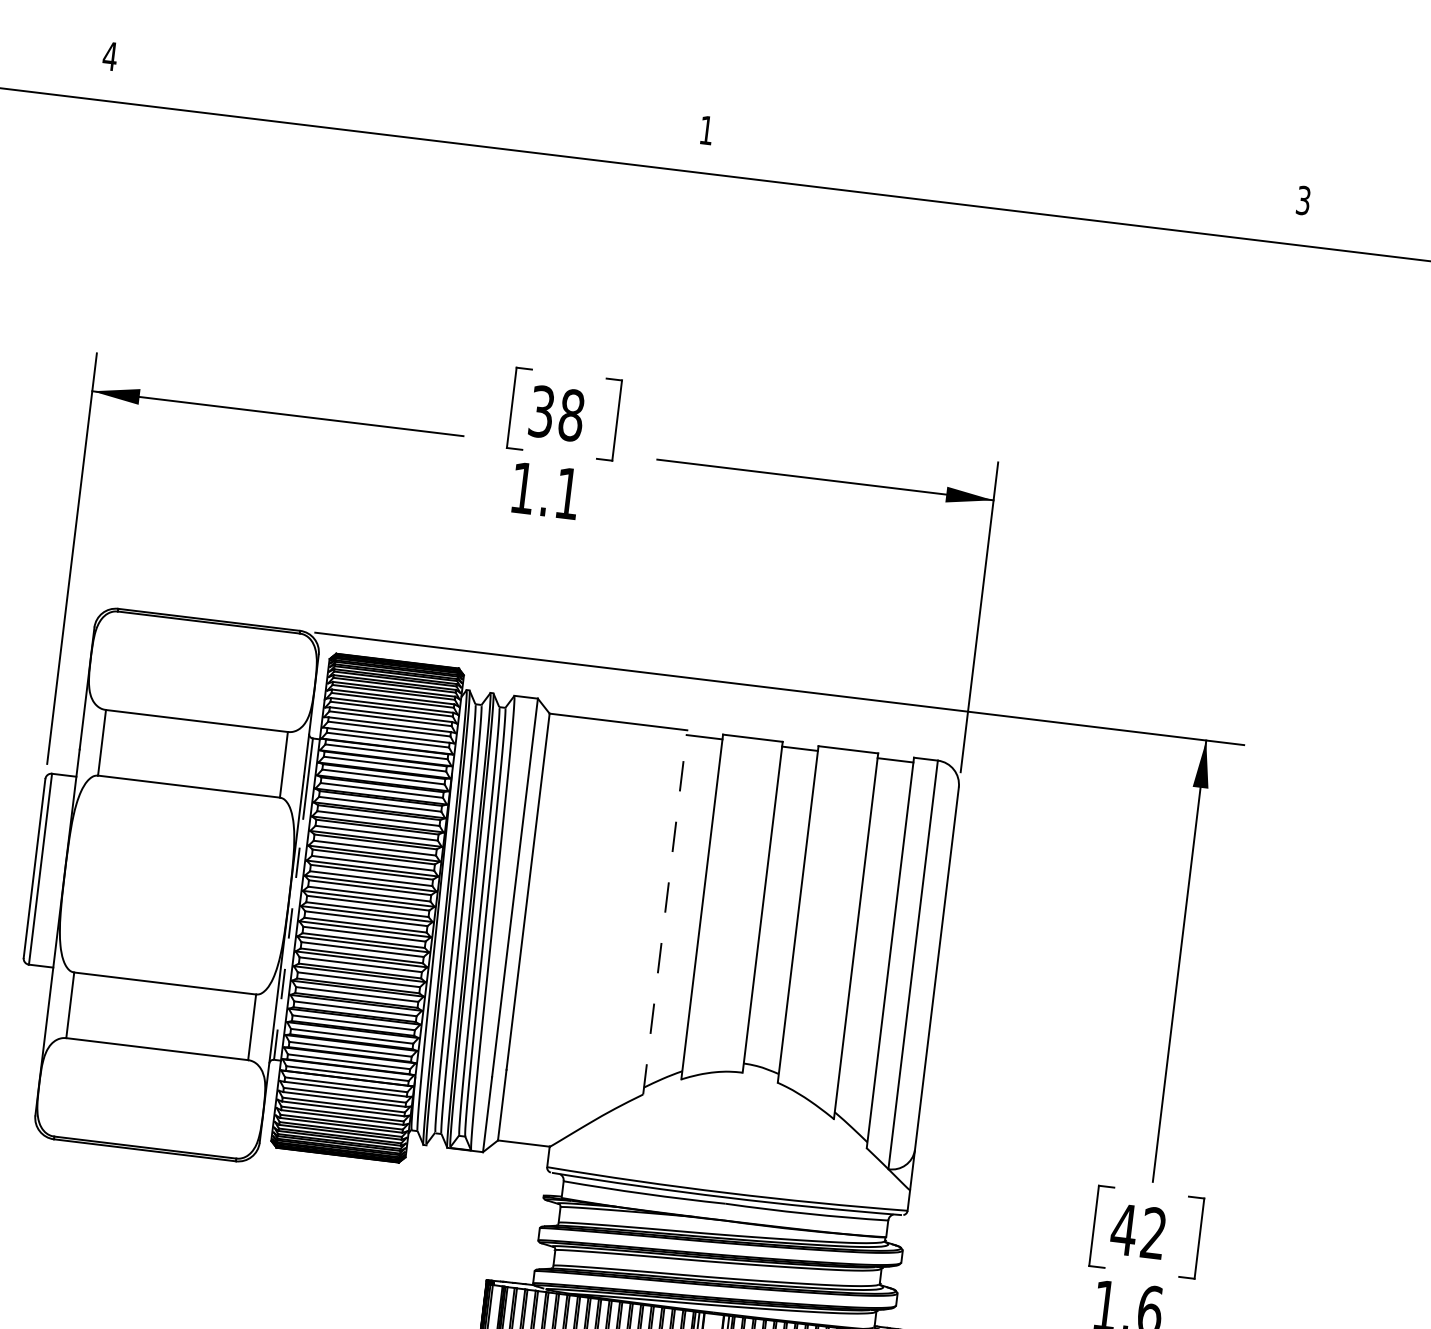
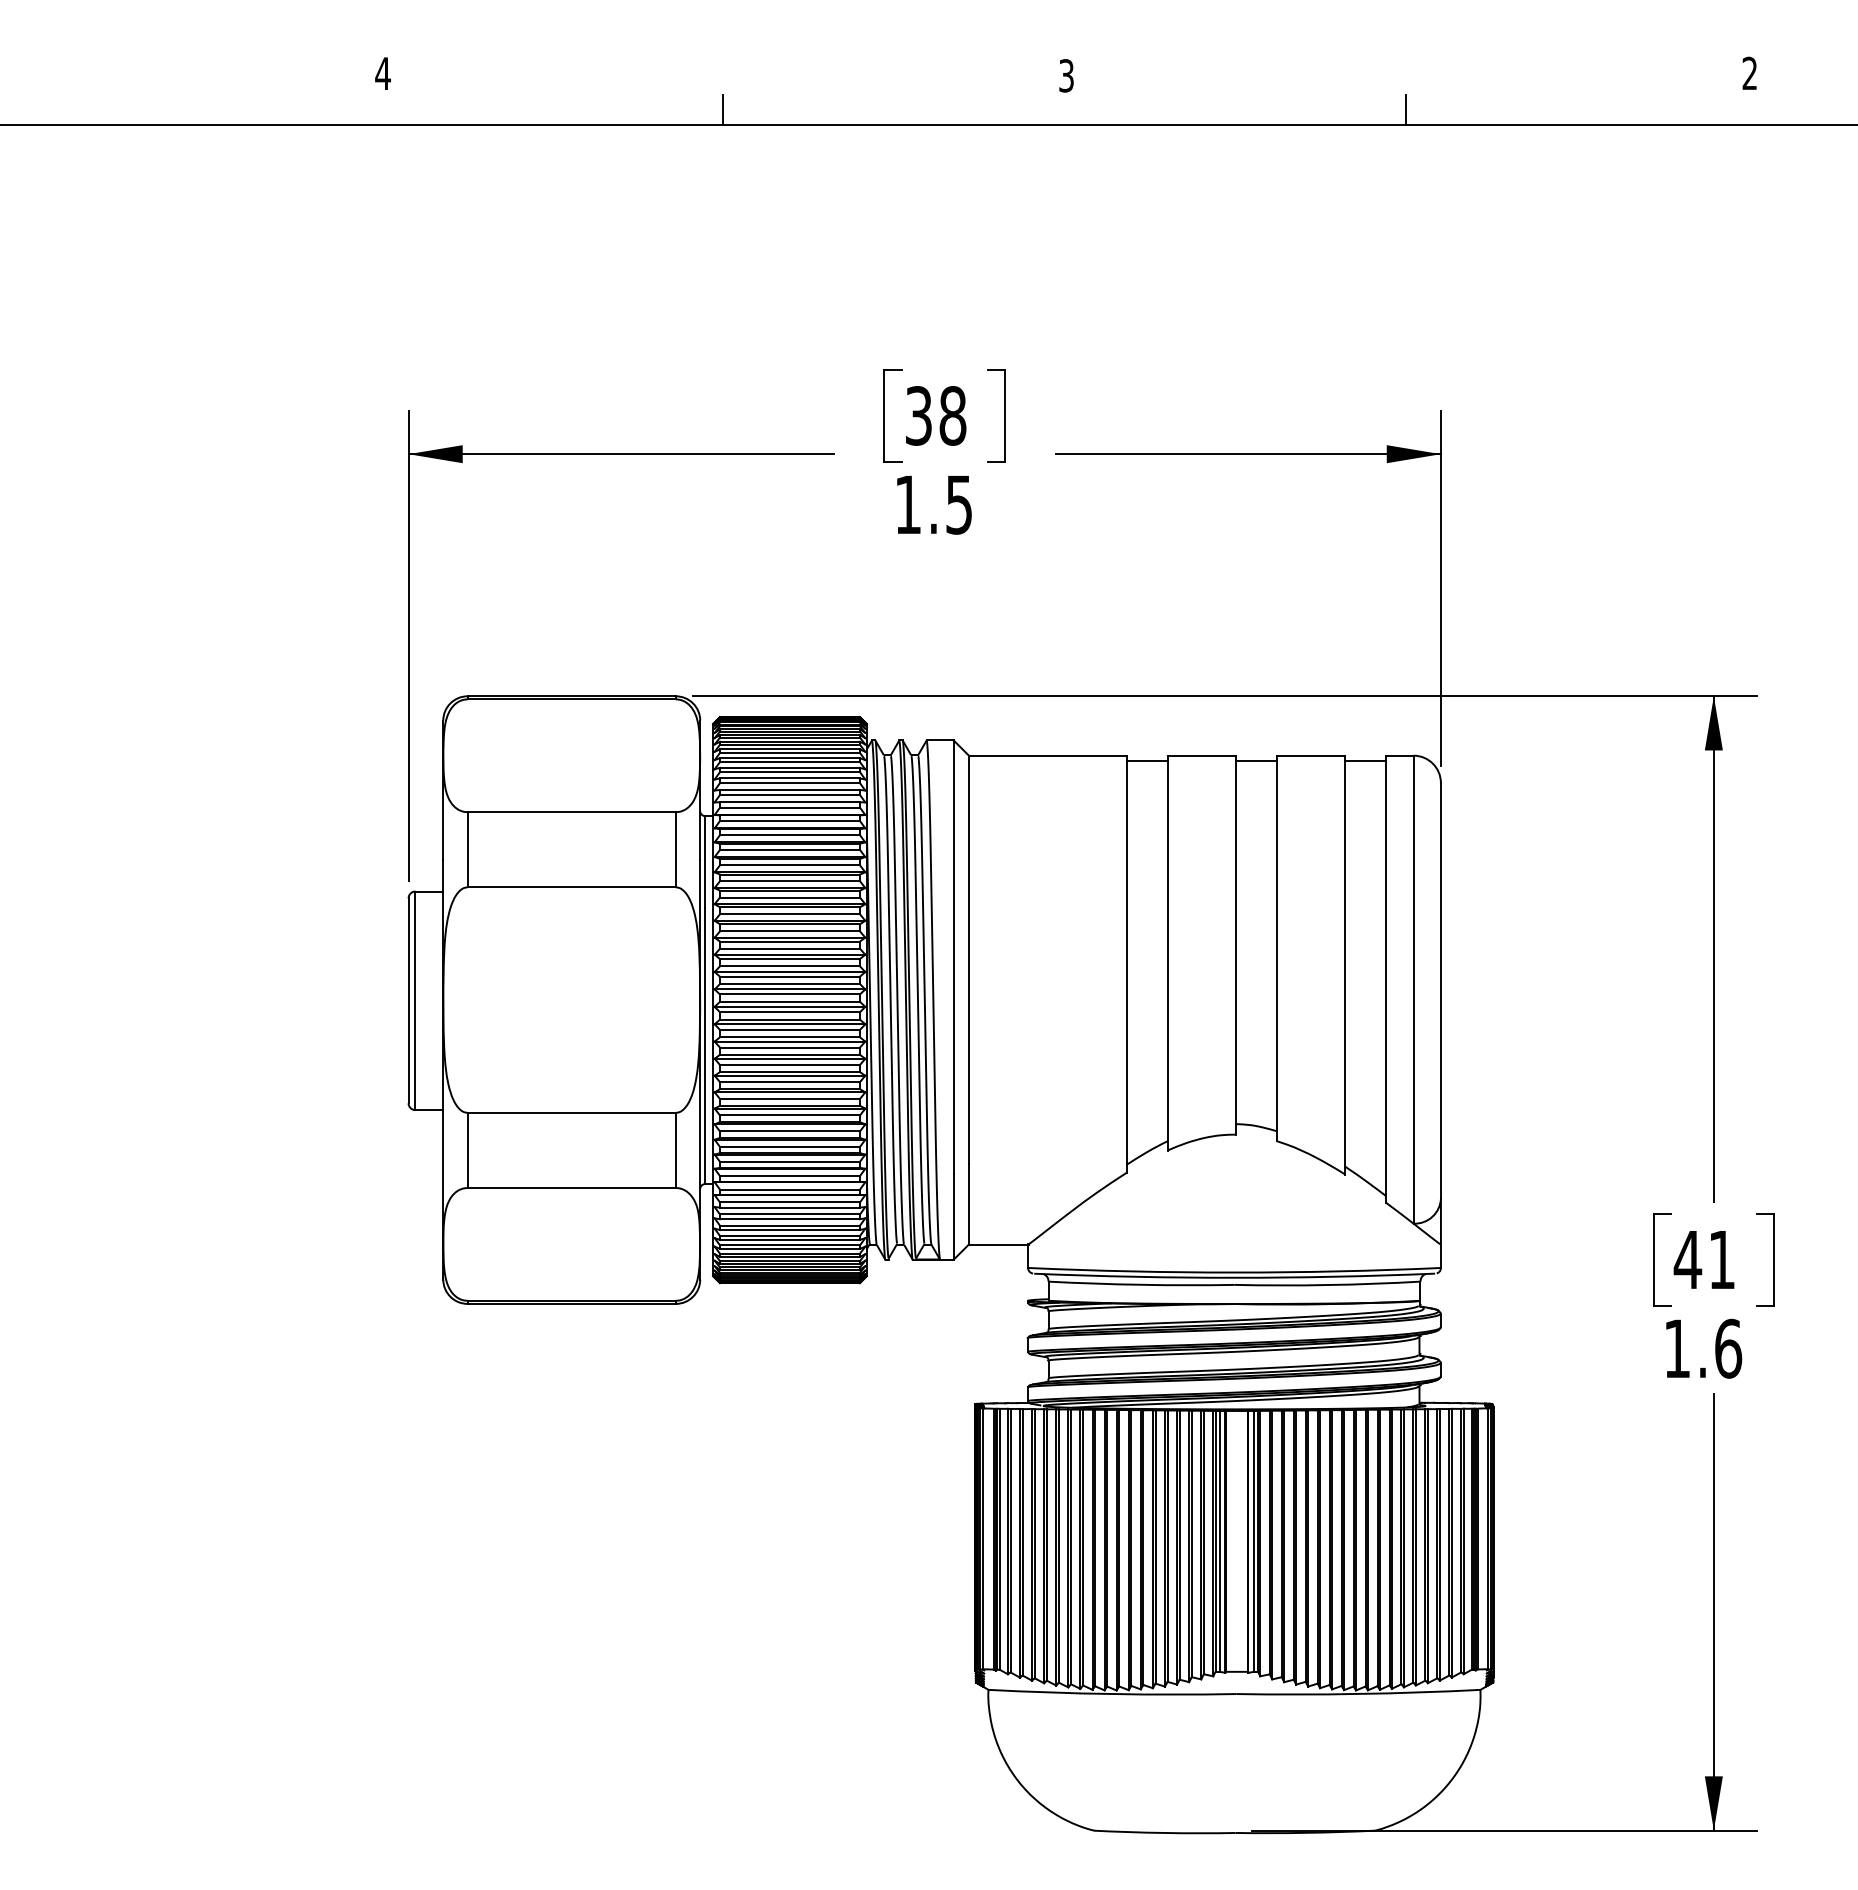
line: (402, 123) -> (722, 109), added
text: (706, 130) -> (1066, 75), 1 -> 3
line: (999, 195) -> (1406, 109), added
text: (1303, 200) -> (1749, 73), 3 -> 2
text: (567, 493) -> (958, 504), 1.1 -> 1.5
line: (665, 912) -> (1126, 964), dashed -> solid
line: (289, 938) -> (705, 1045), dashed -> solid
text: (1153, 1233) -> (1721, 1259), 42 -> 41

